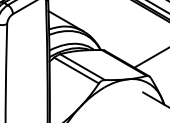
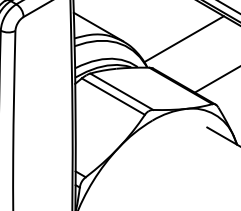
line: (126, 30) -> (183, 39), added

